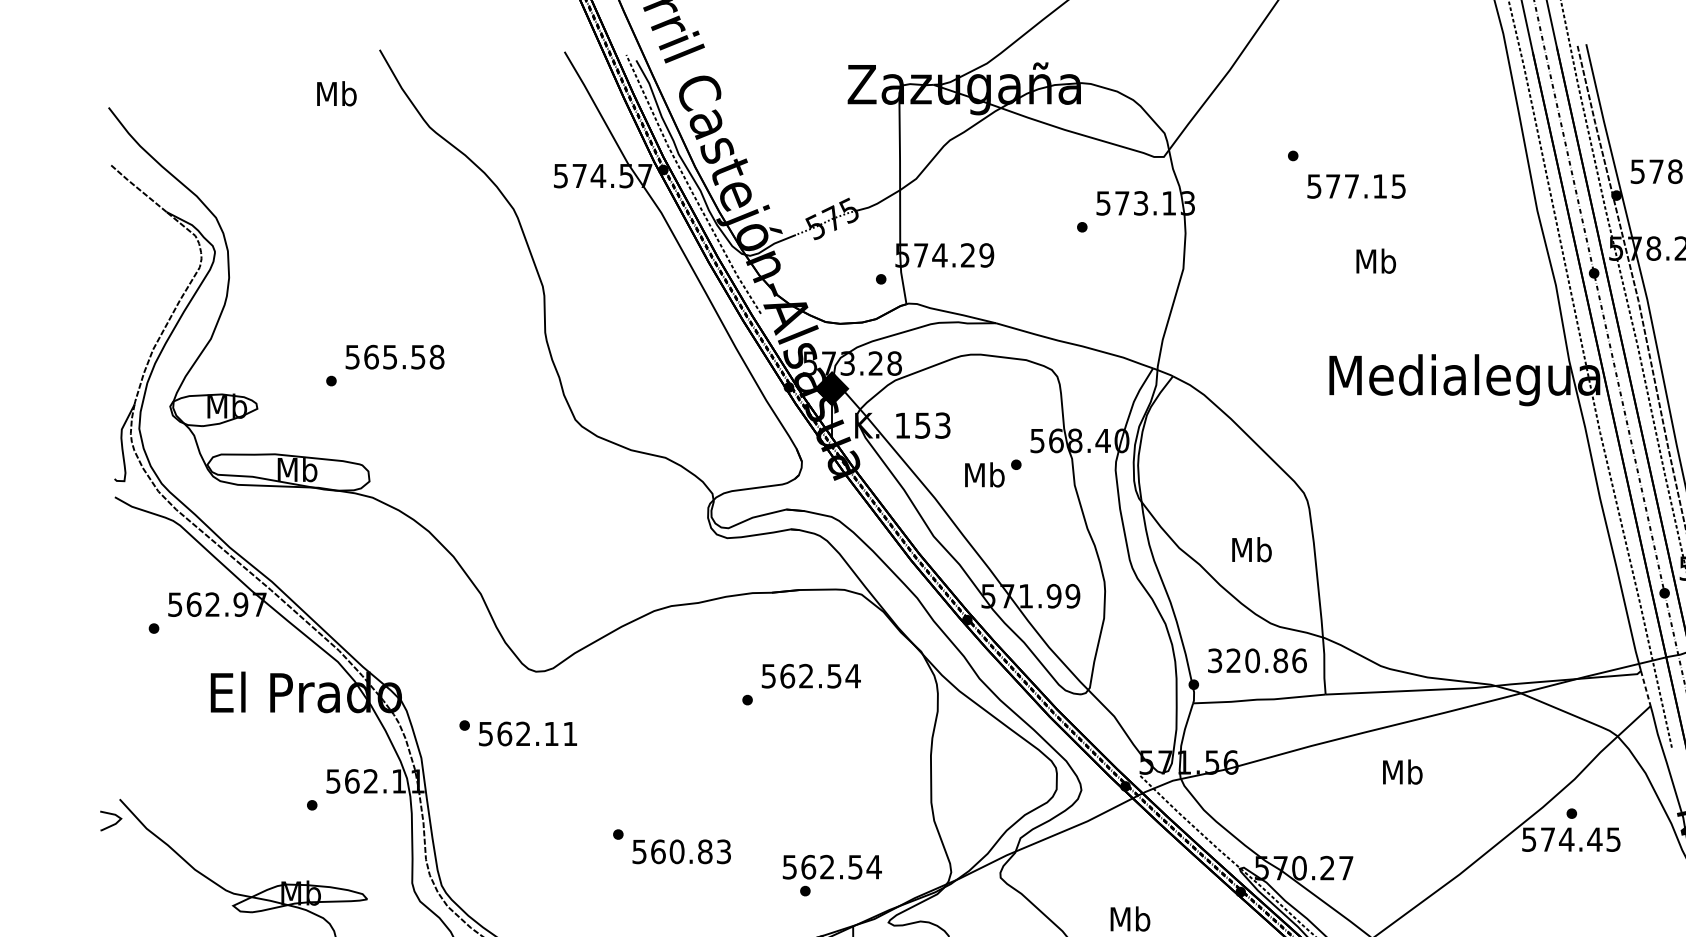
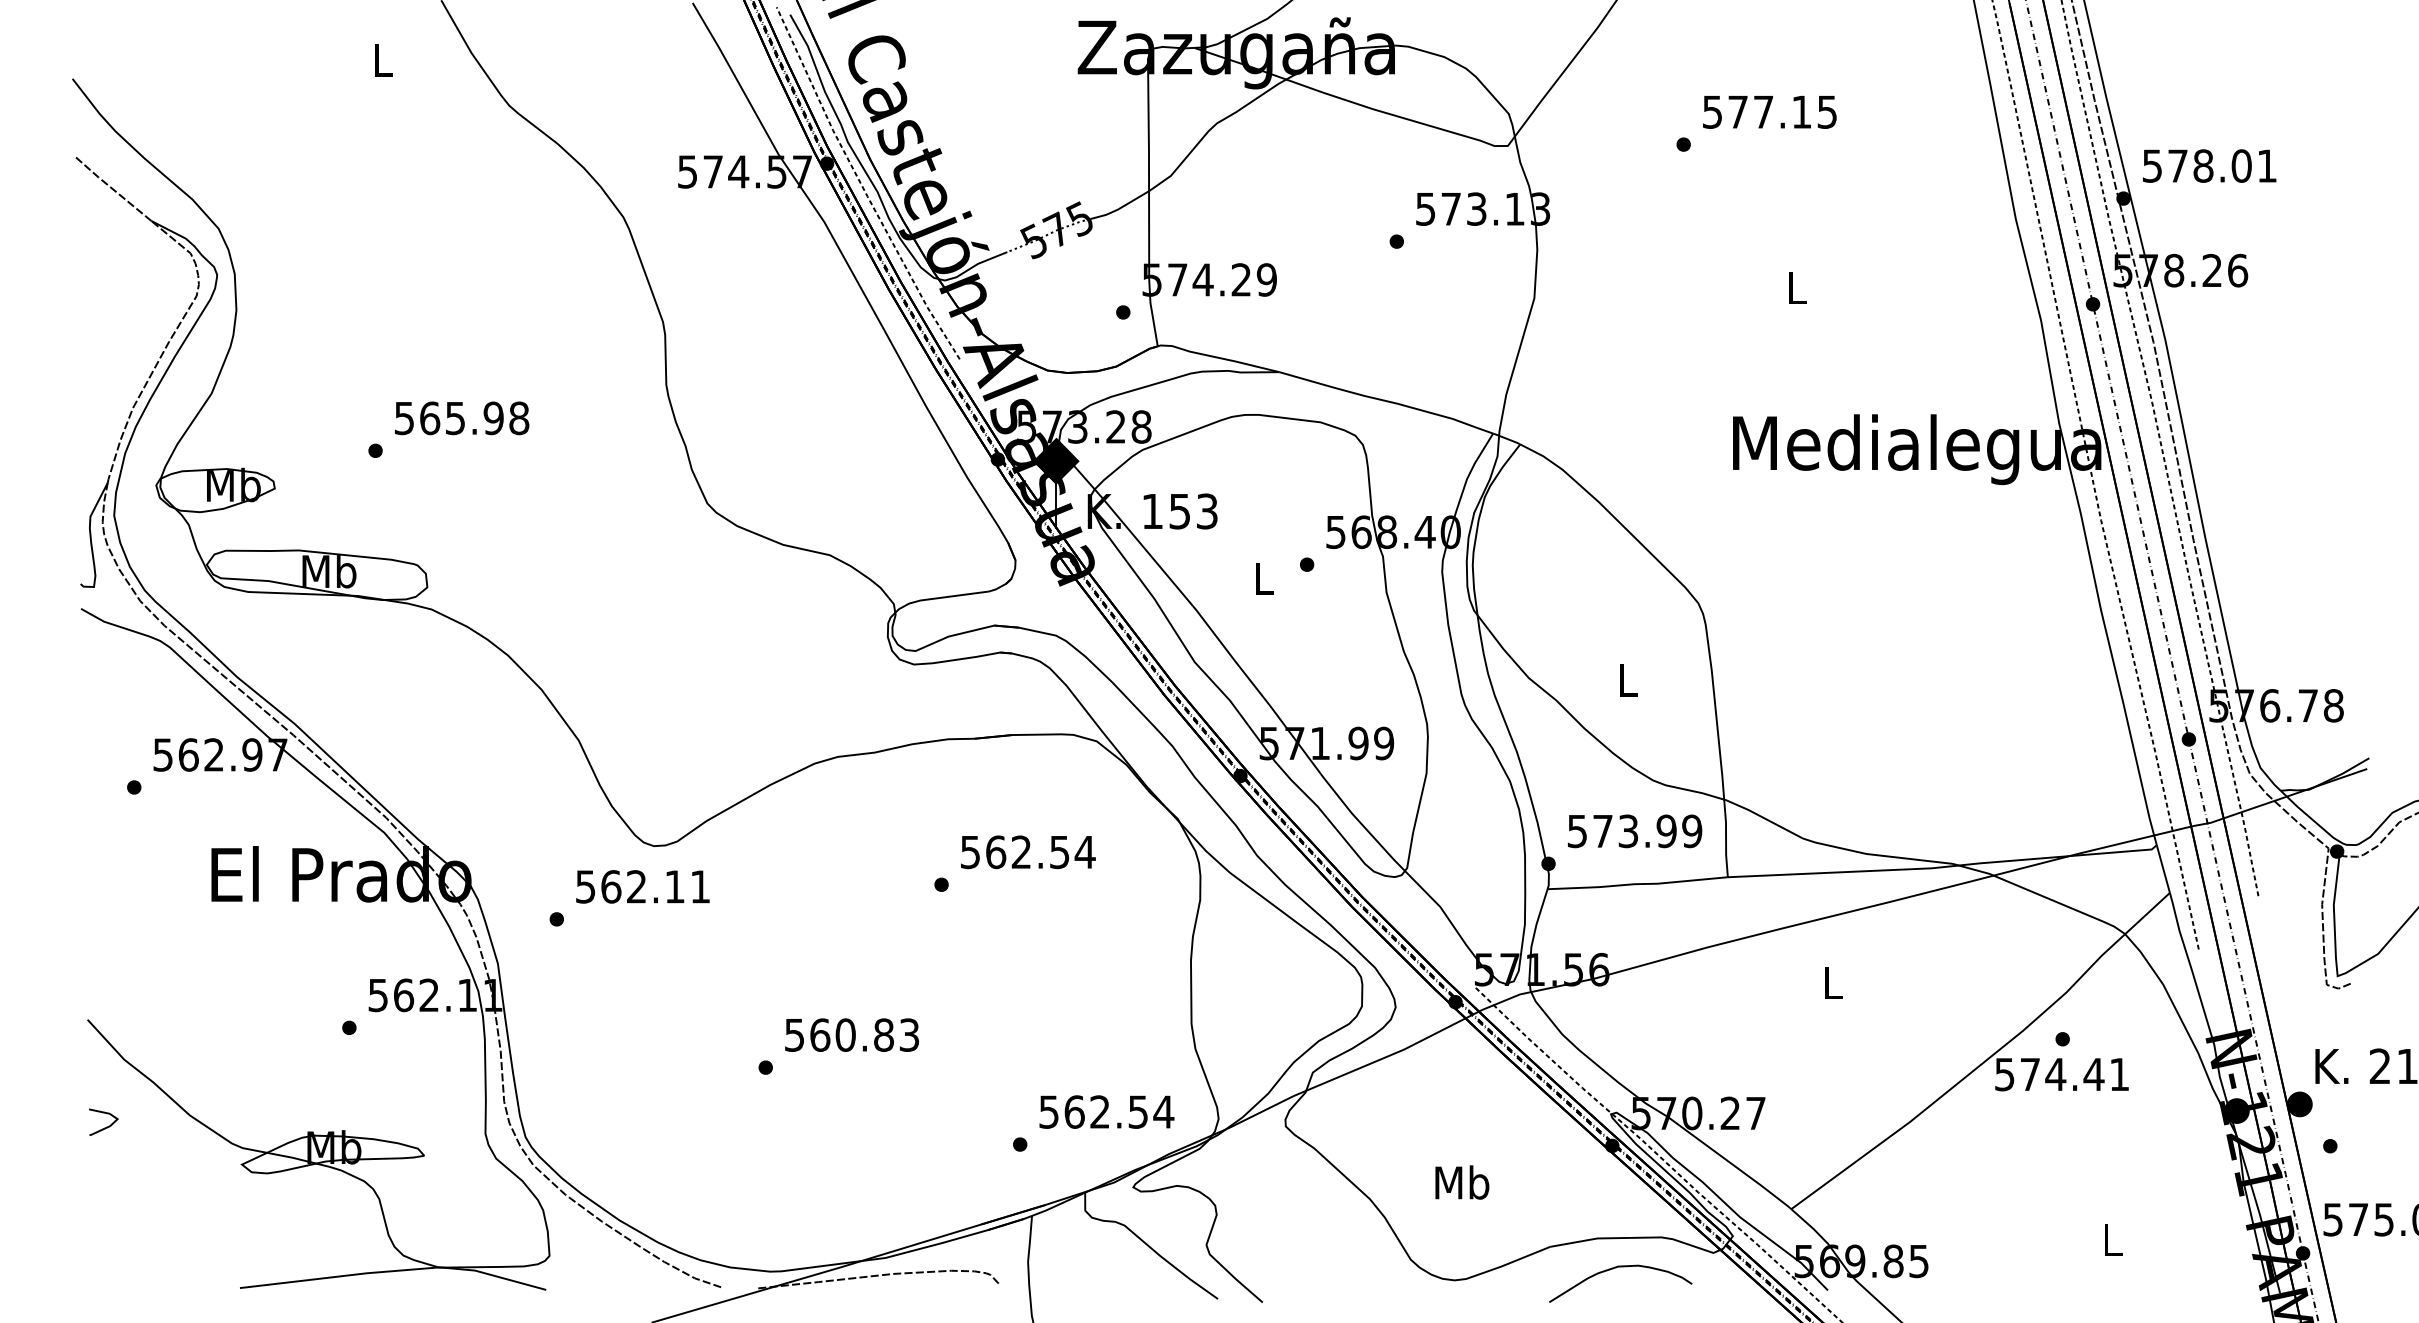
text: (336, 93) -> (382, 59), Mb -> L
text: (1356, 186) -> (1769, 112), moved
text: (1376, 260) -> (1796, 287), Mb -> L
text: (418, 356) -> (493, 417), 565.58 -> 565.98
text: (984, 474) -> (1264, 578), Mb -> L
text: (1251, 549) -> (1627, 680), Mb -> L
text: (1257, 660) -> (1635, 831), 320.86 -> 573.99
line: (1645, 688) -> (2163, 869), dashed -> solid
text: (527, 733) -> (642, 886), moved
text: (1402, 771) -> (1832, 982), Mb -> L
curve: (113, 824) -> (106, 1126), moved
text: (1613, 839) -> (2119, 1074), 574.45 -> 574.41
text: (681, 851) -> (851, 1034), moved
text: (832, 866) -> (1106, 1111), moved

